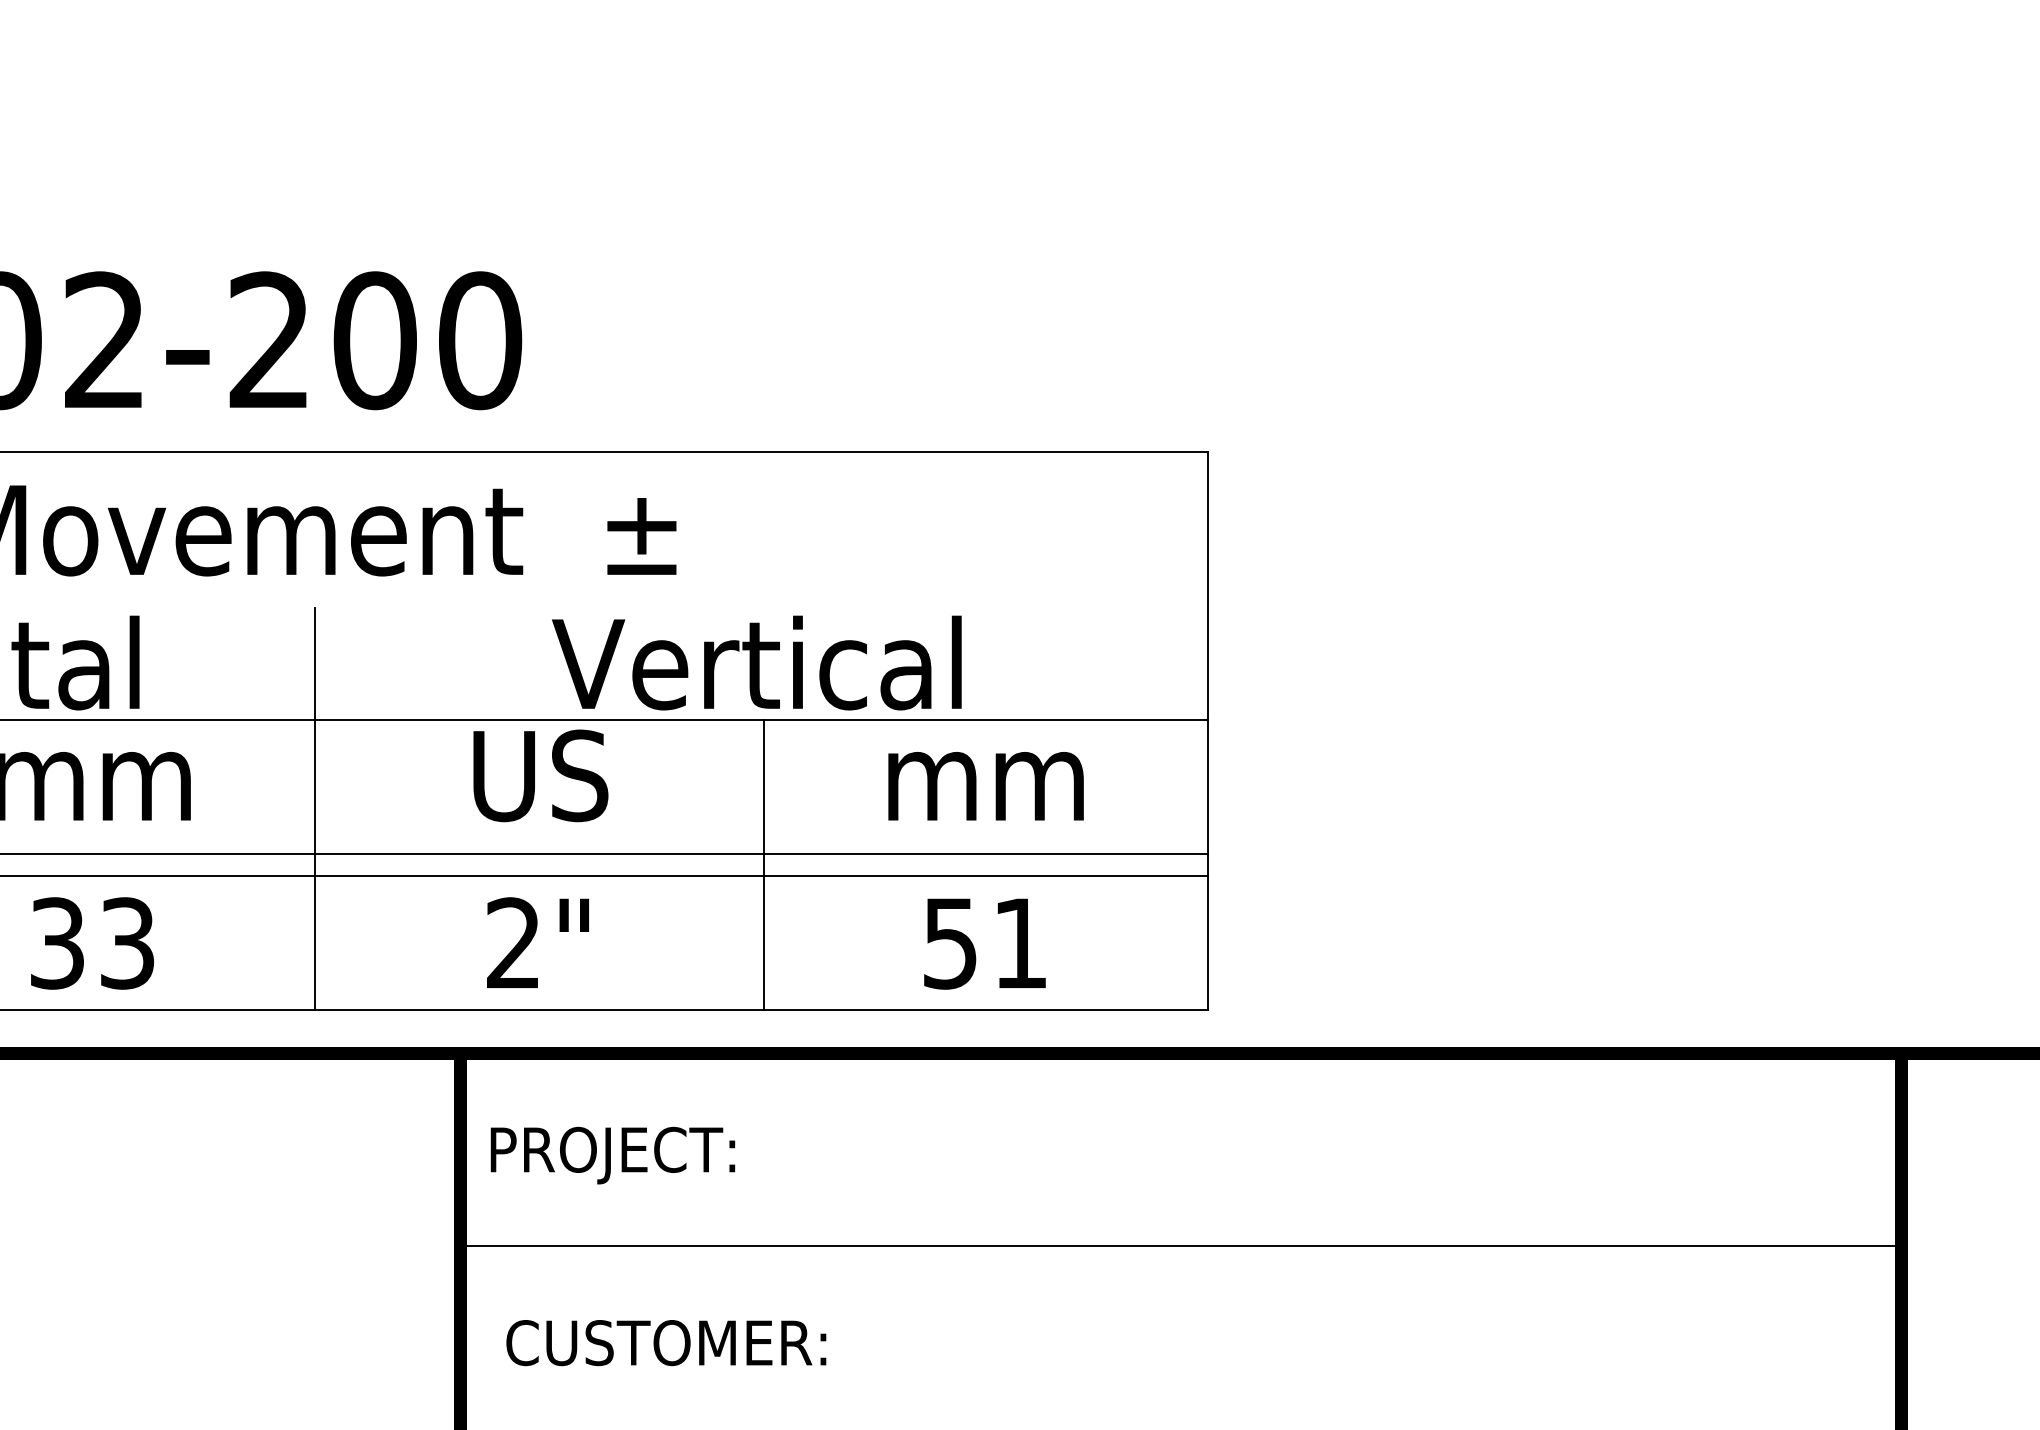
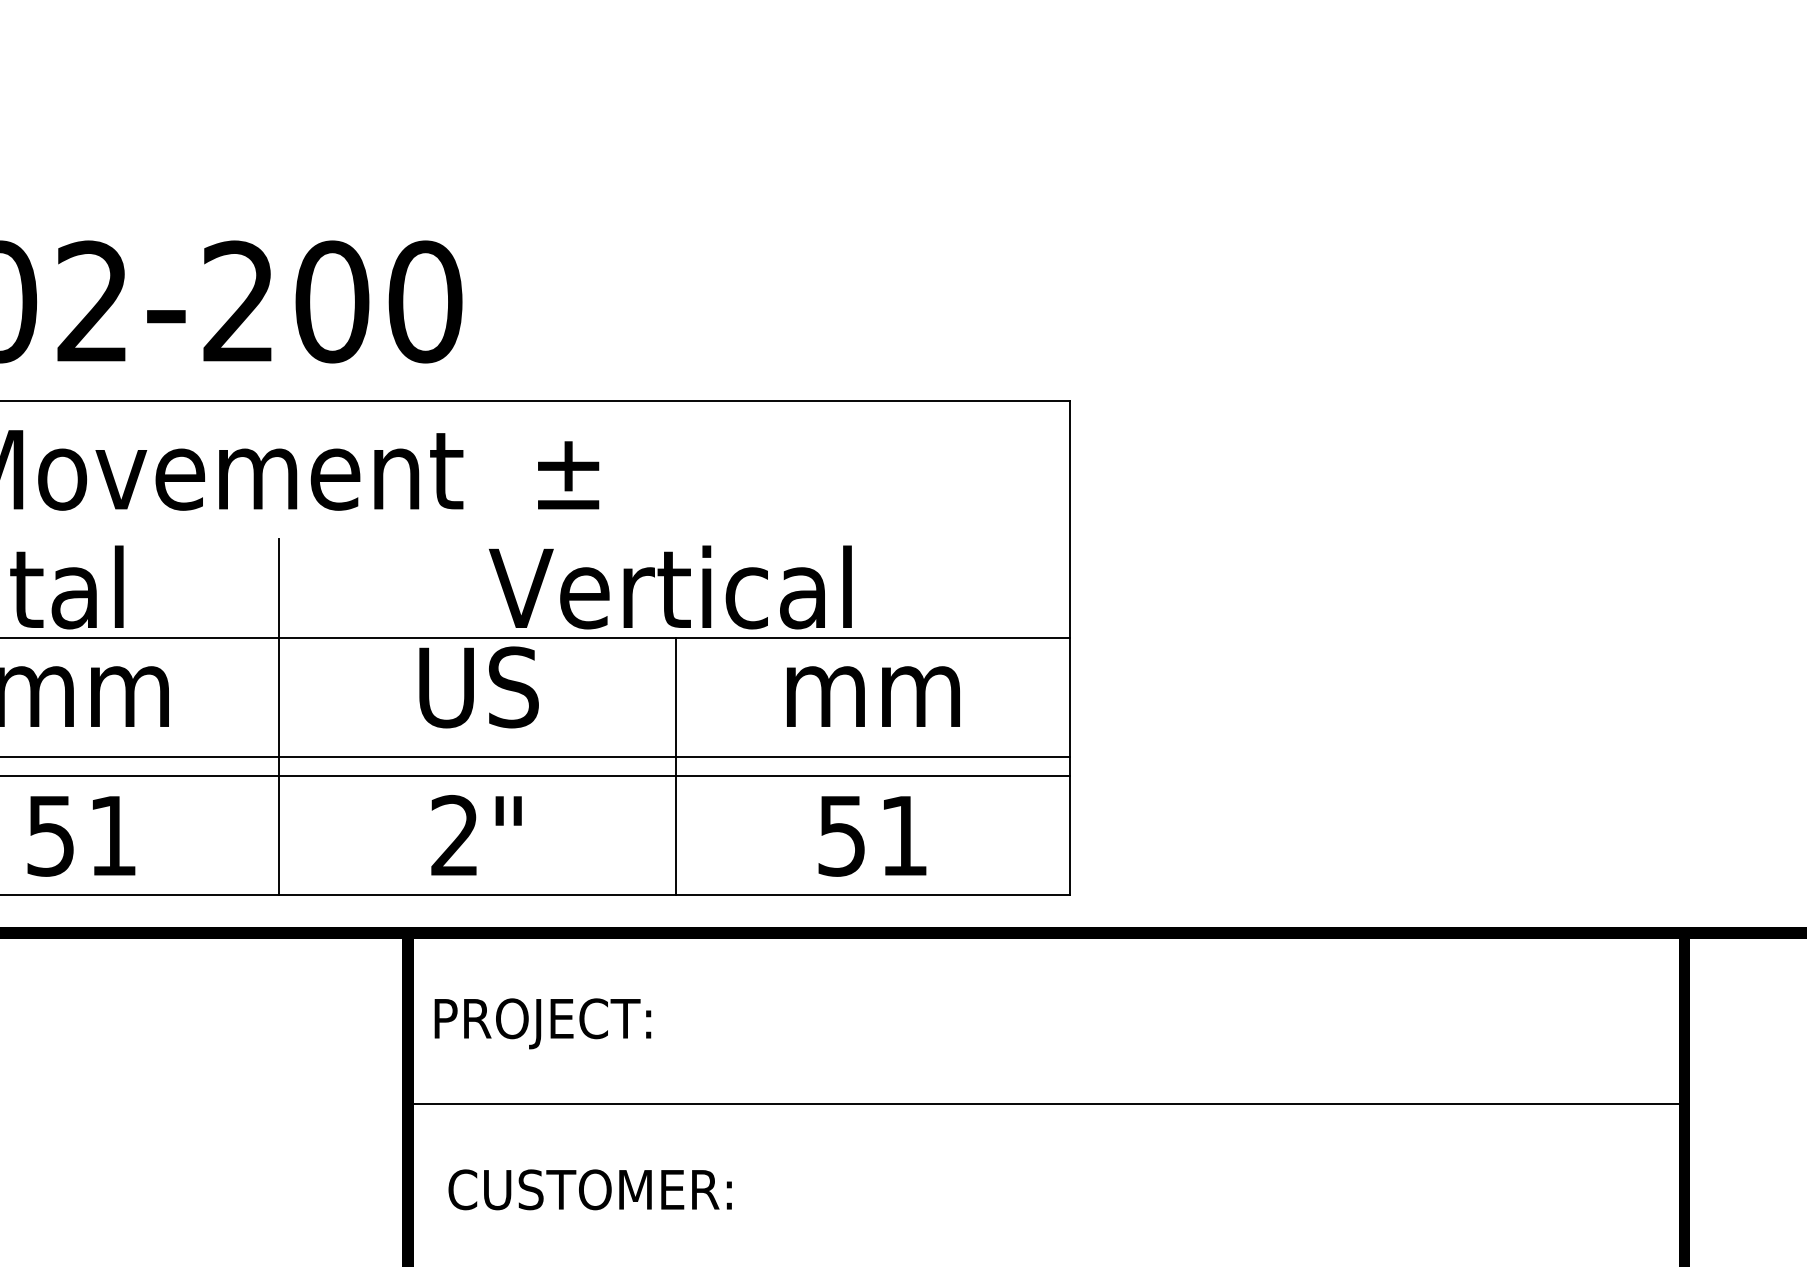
text: (92, 943) -> (81, 835), 33 -> 51

